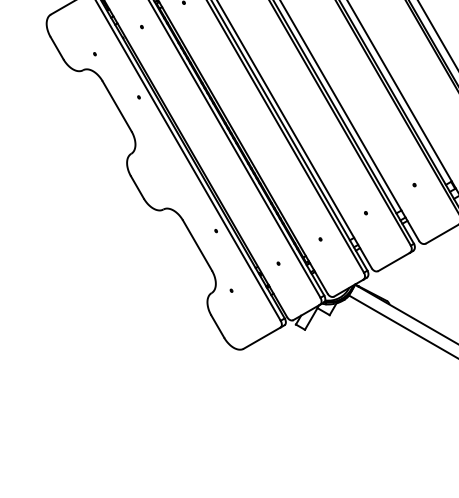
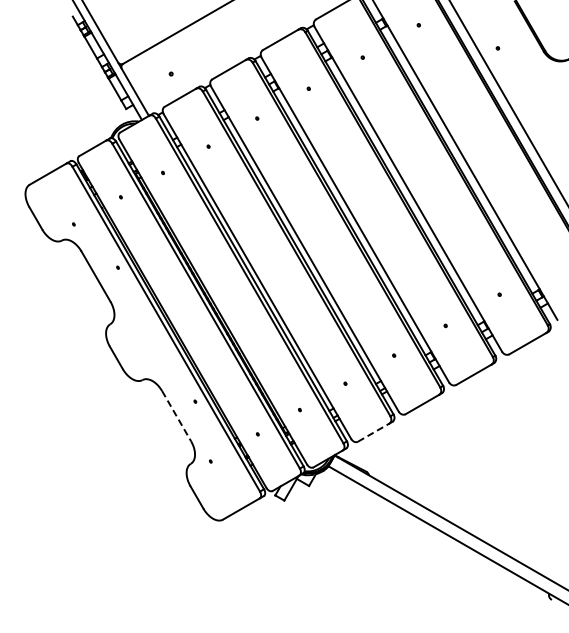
line: (197, 245) -> (176, 416), solid -> dashed
line: (394, 261) -> (374, 432), solid -> dashed

